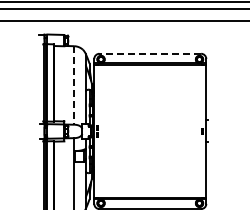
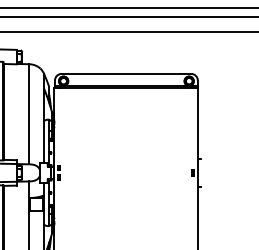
line: (150, 53) -> (126, 73), dashed -> solid
line: (74, 85) -> (29, 114), dashed -> solid

